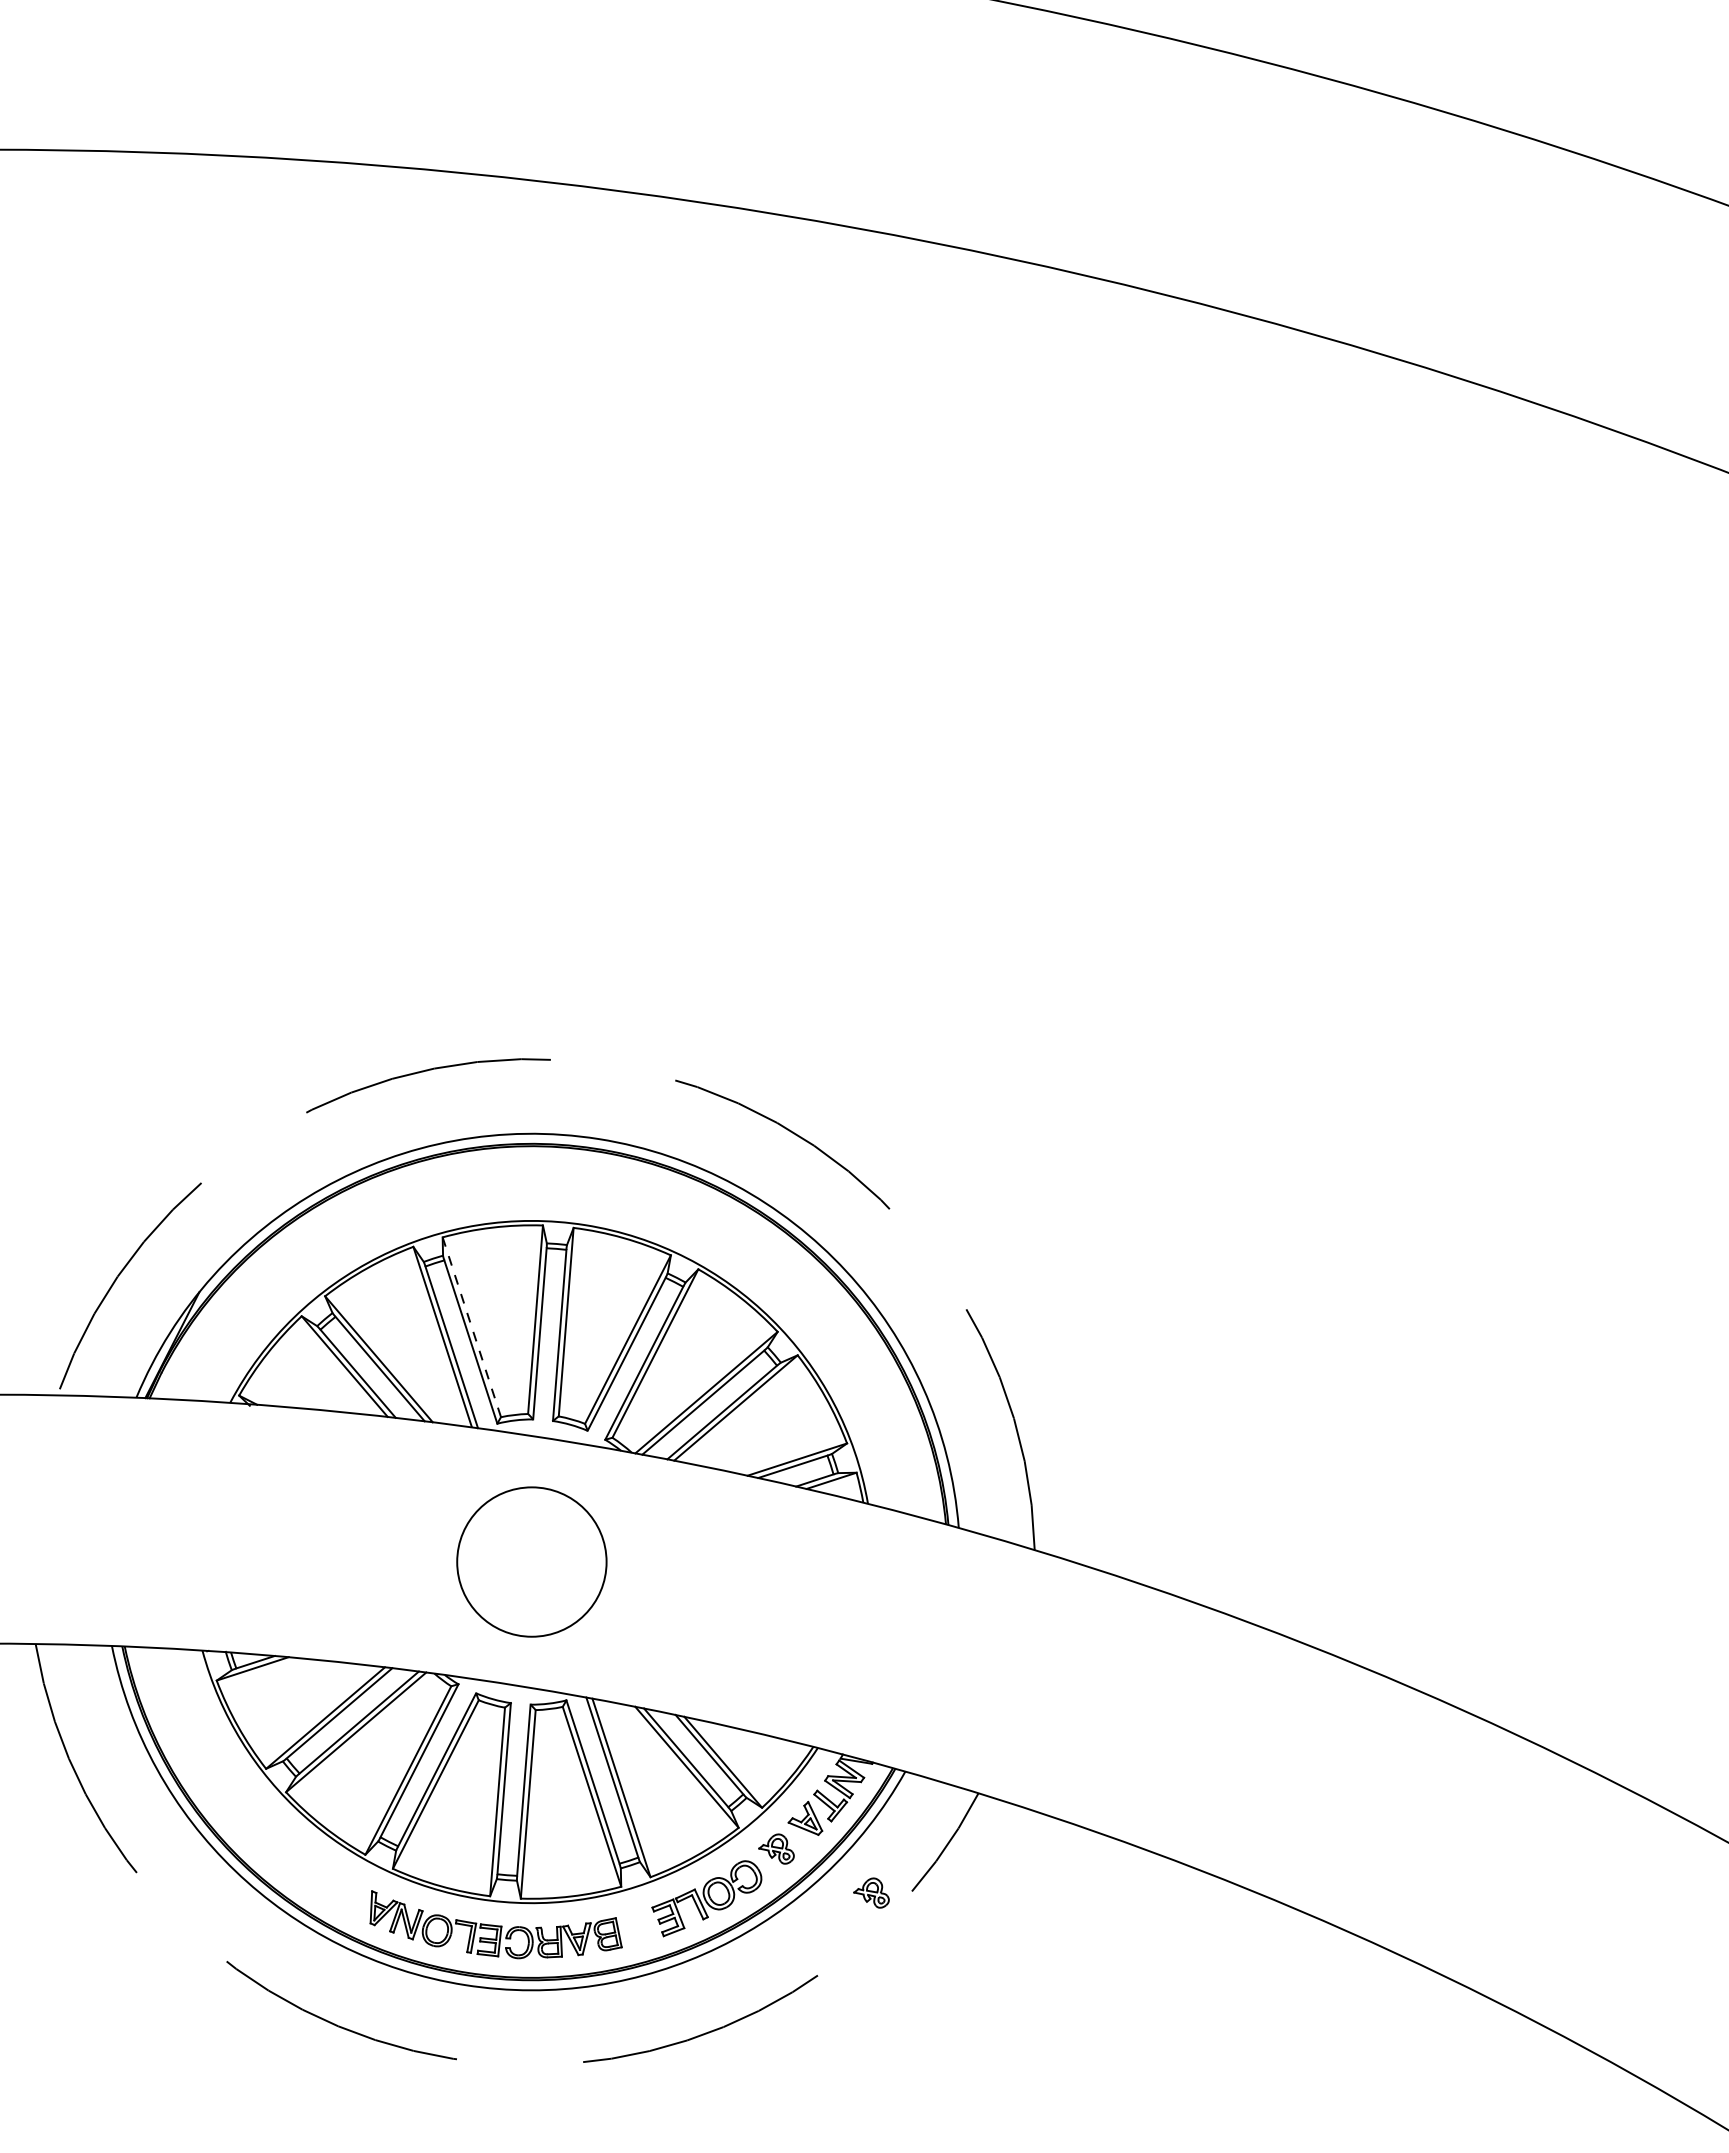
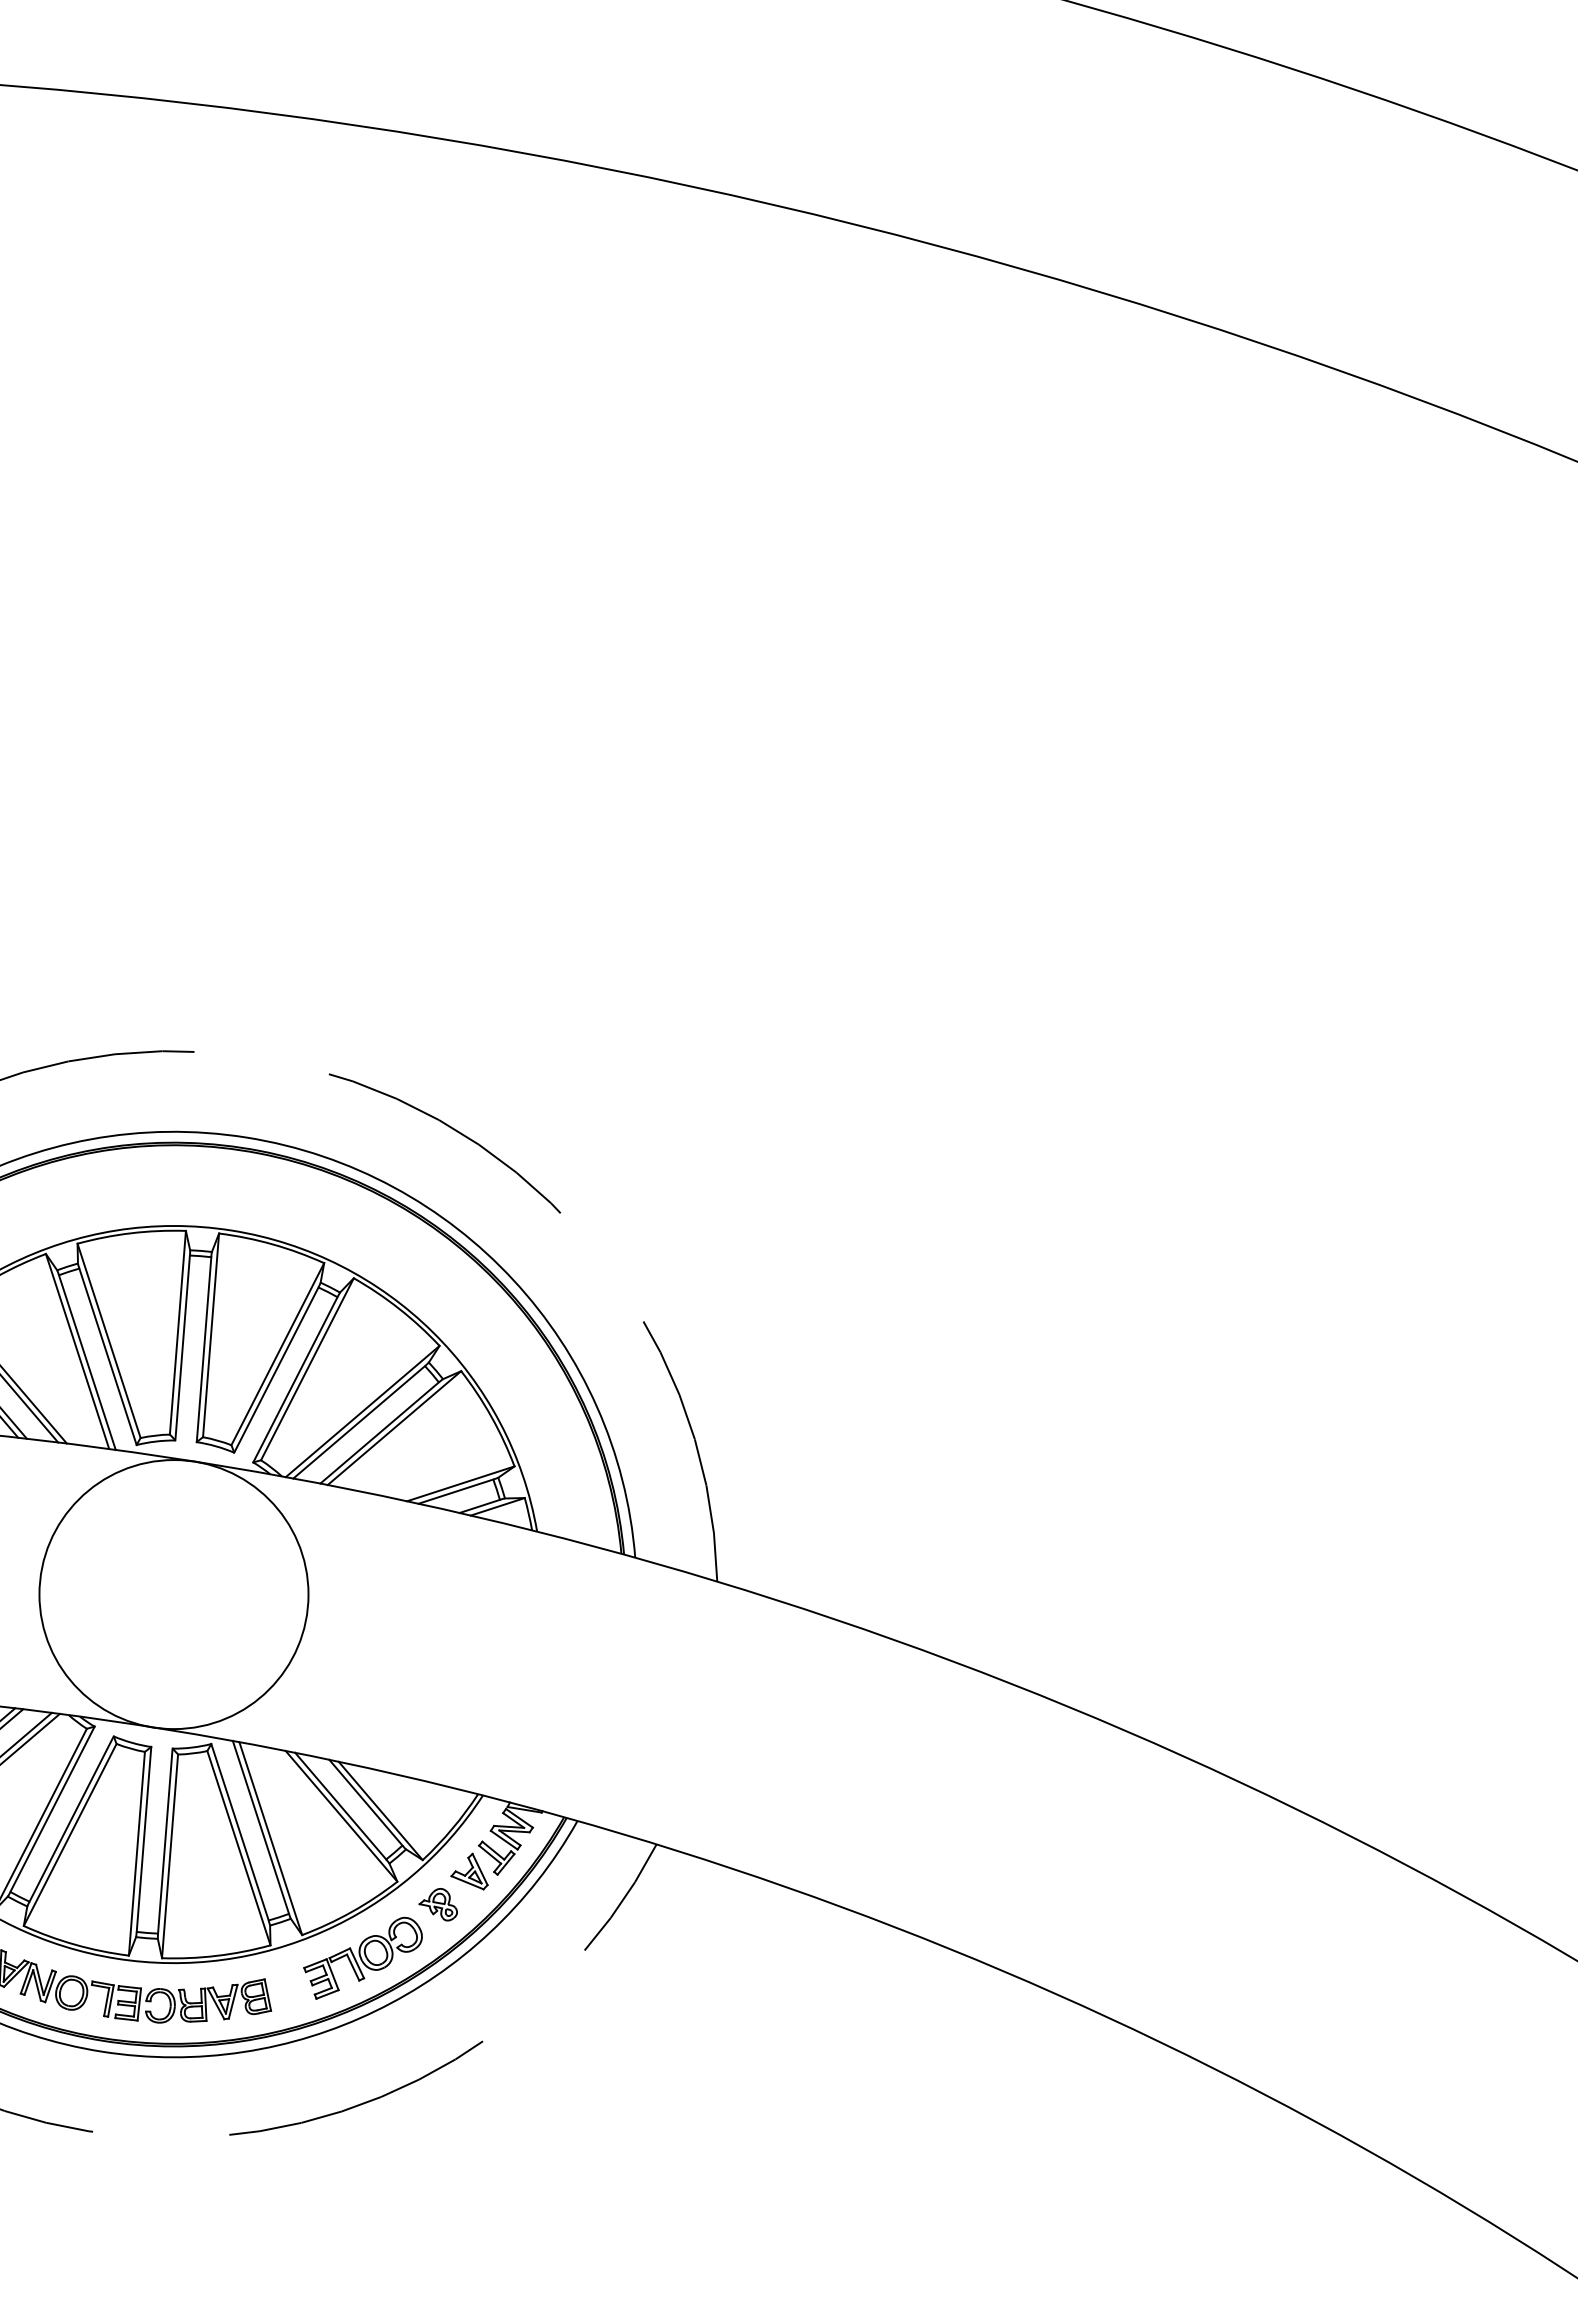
line: (471, 1327) -> (108, 1341), dashed -> solid
circle: (531, 1561) -> (173, 1593), size x1.67
part: (871, 1892) -> (540, 1951), removed

